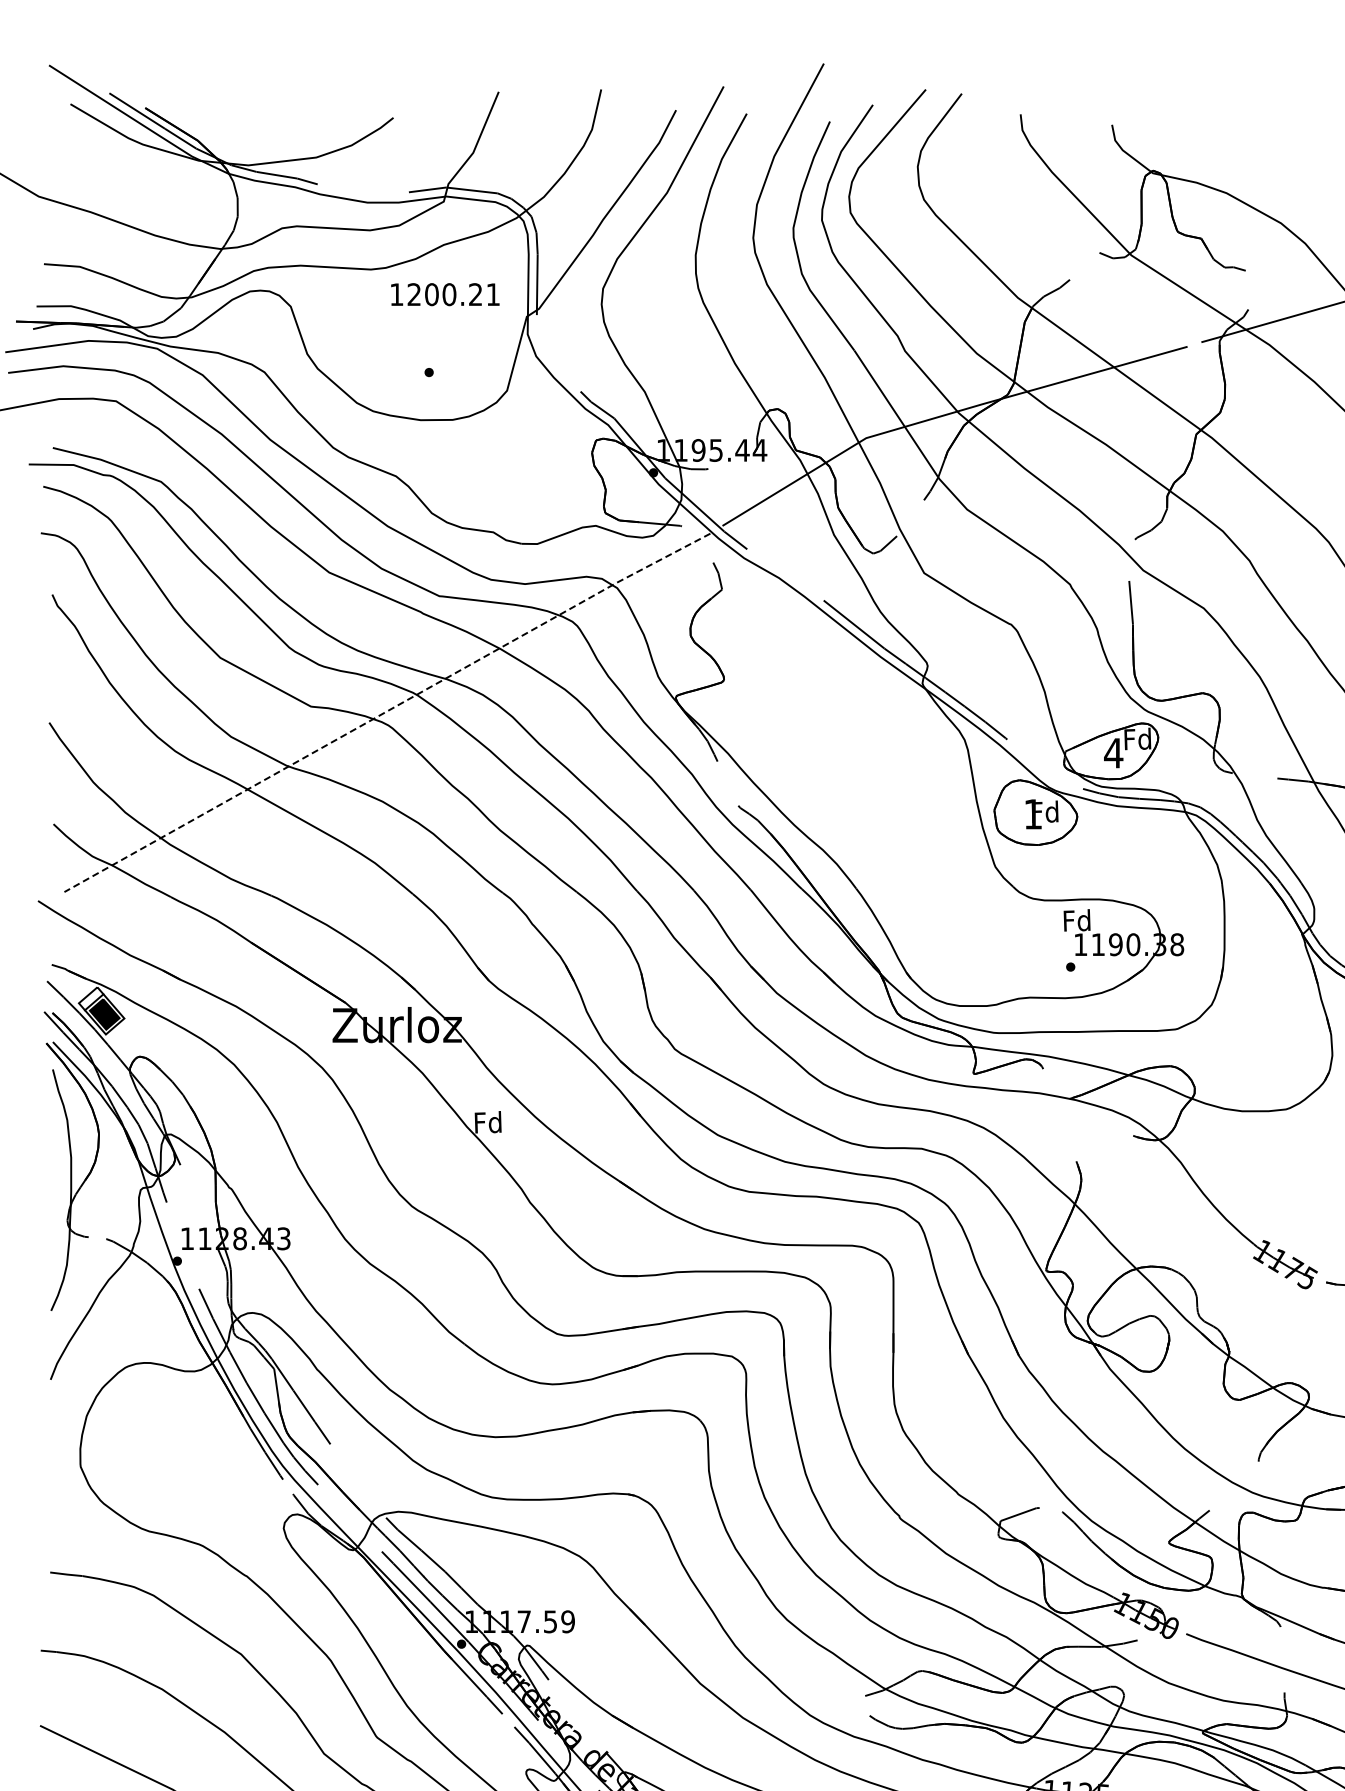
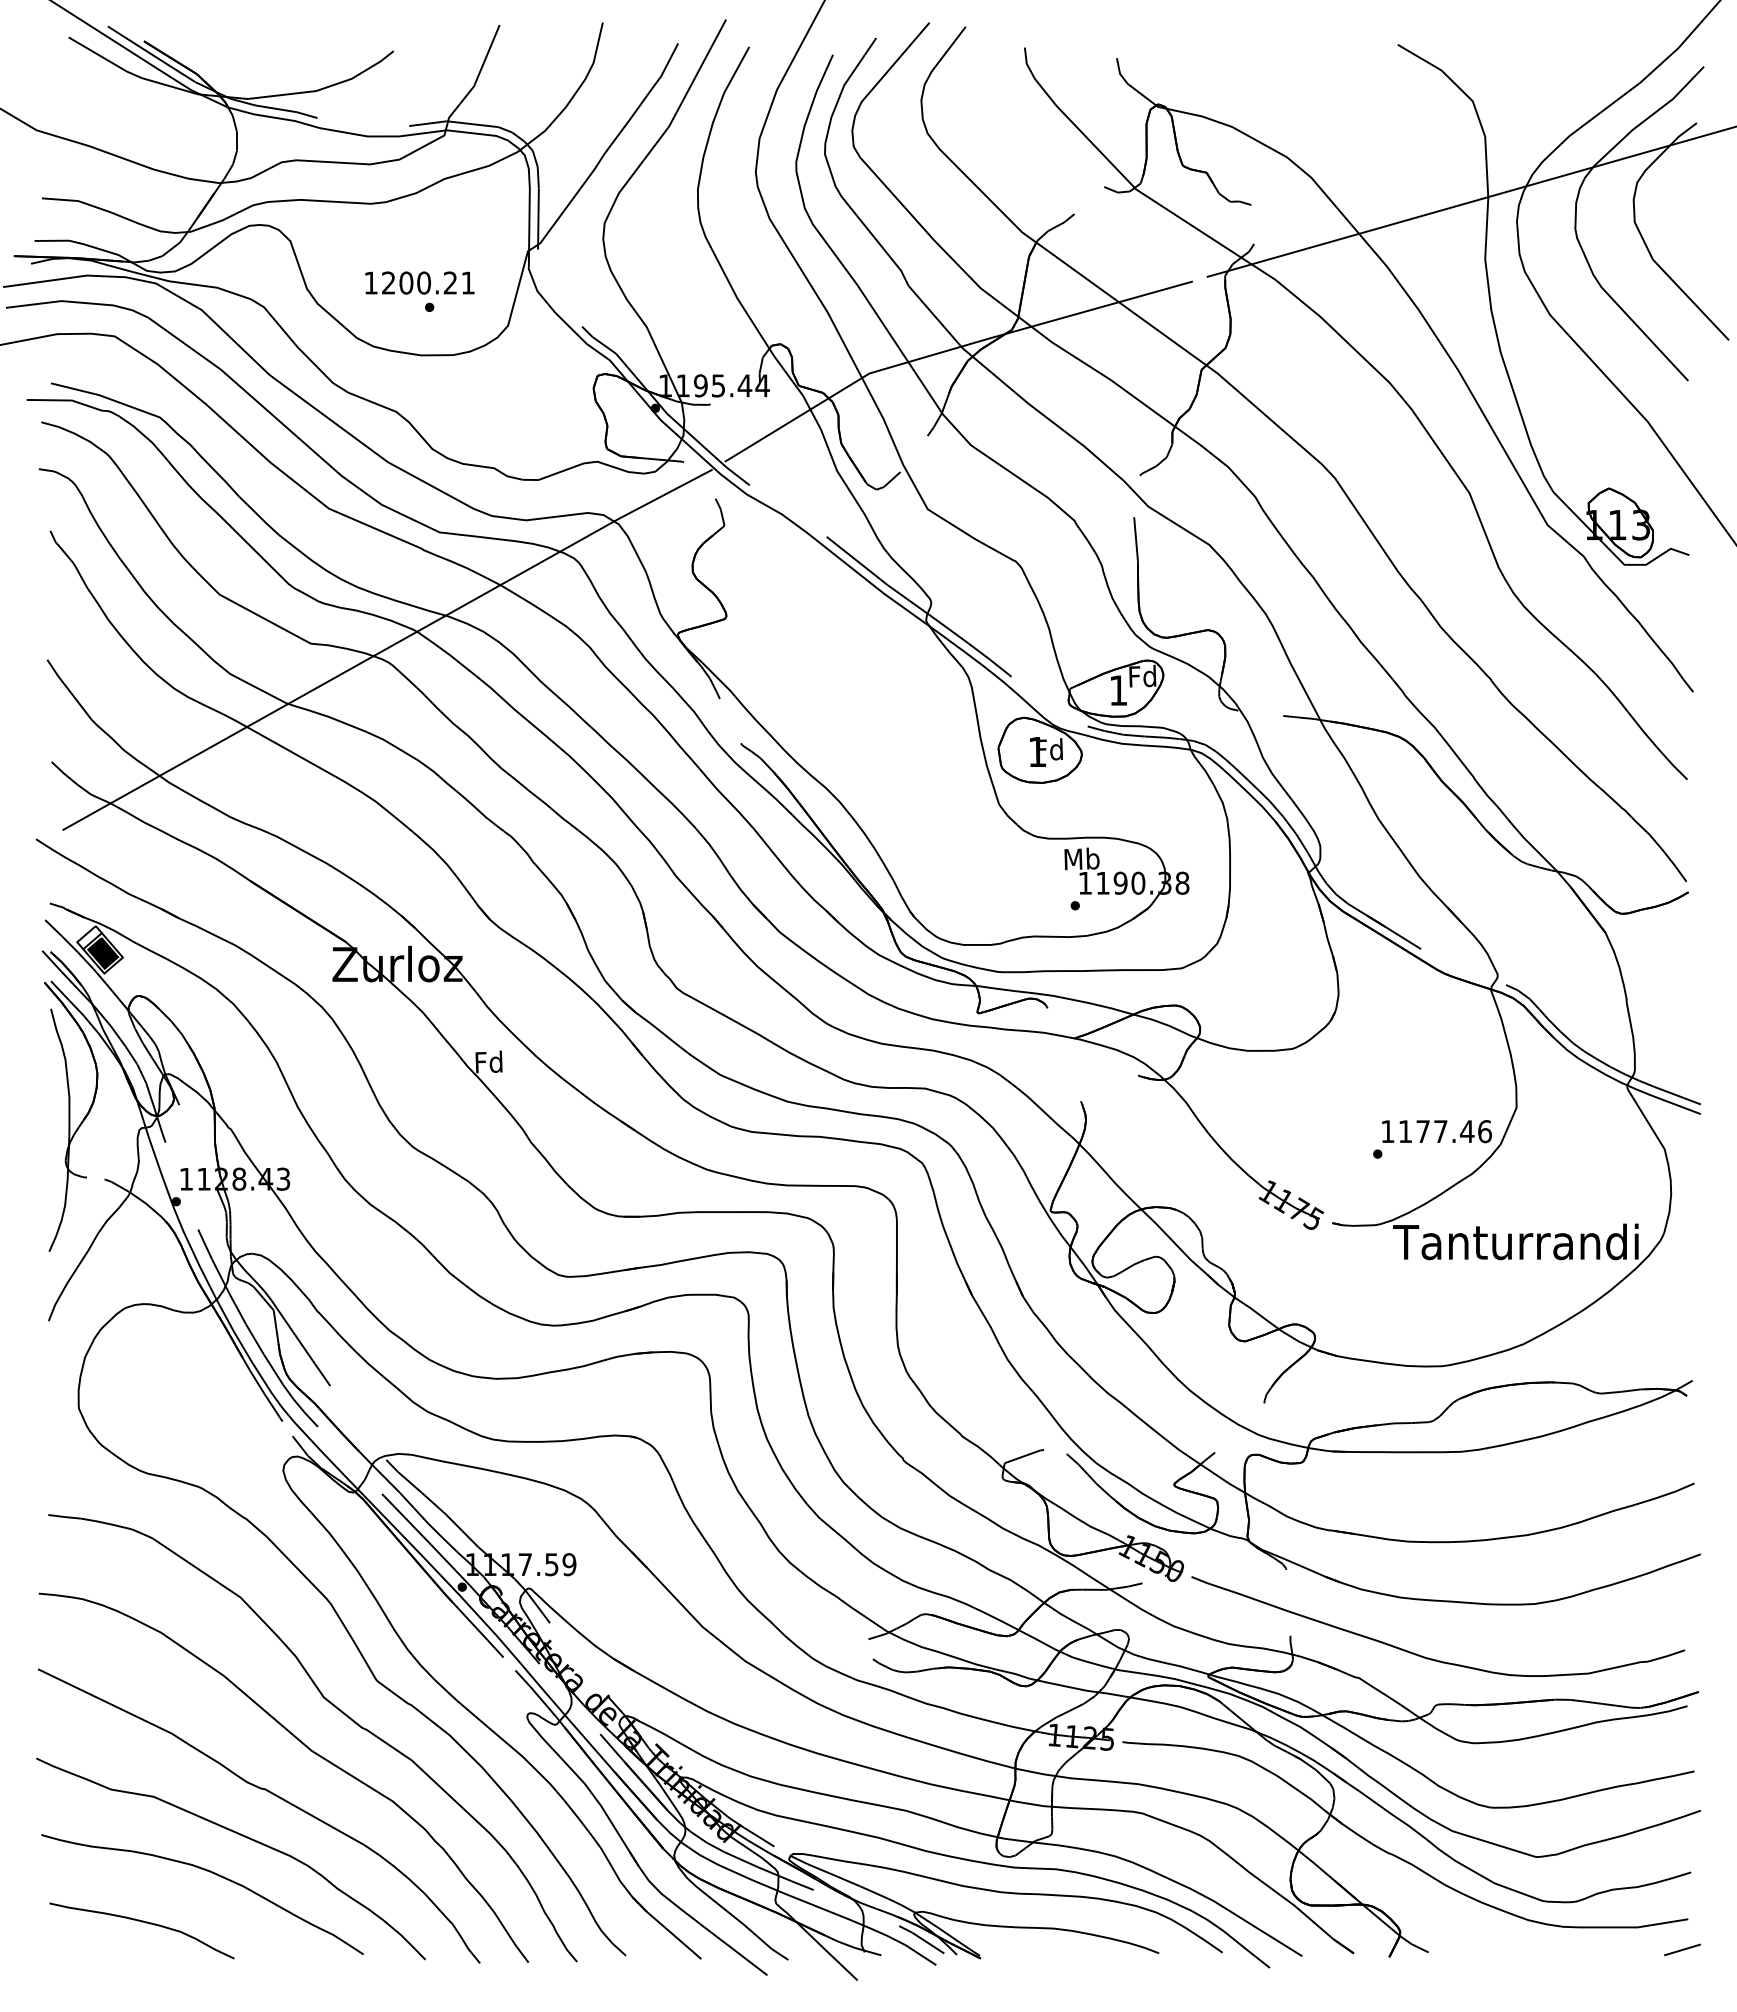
text: (444, 294) -> (419, 282), moved
line: (387, 711) -> (387, 648), dashed -> solid
text: (1113, 753) -> (1118, 690), 4 -> 1
text: (1076, 920) -> (1081, 858), Fd -> Mb

